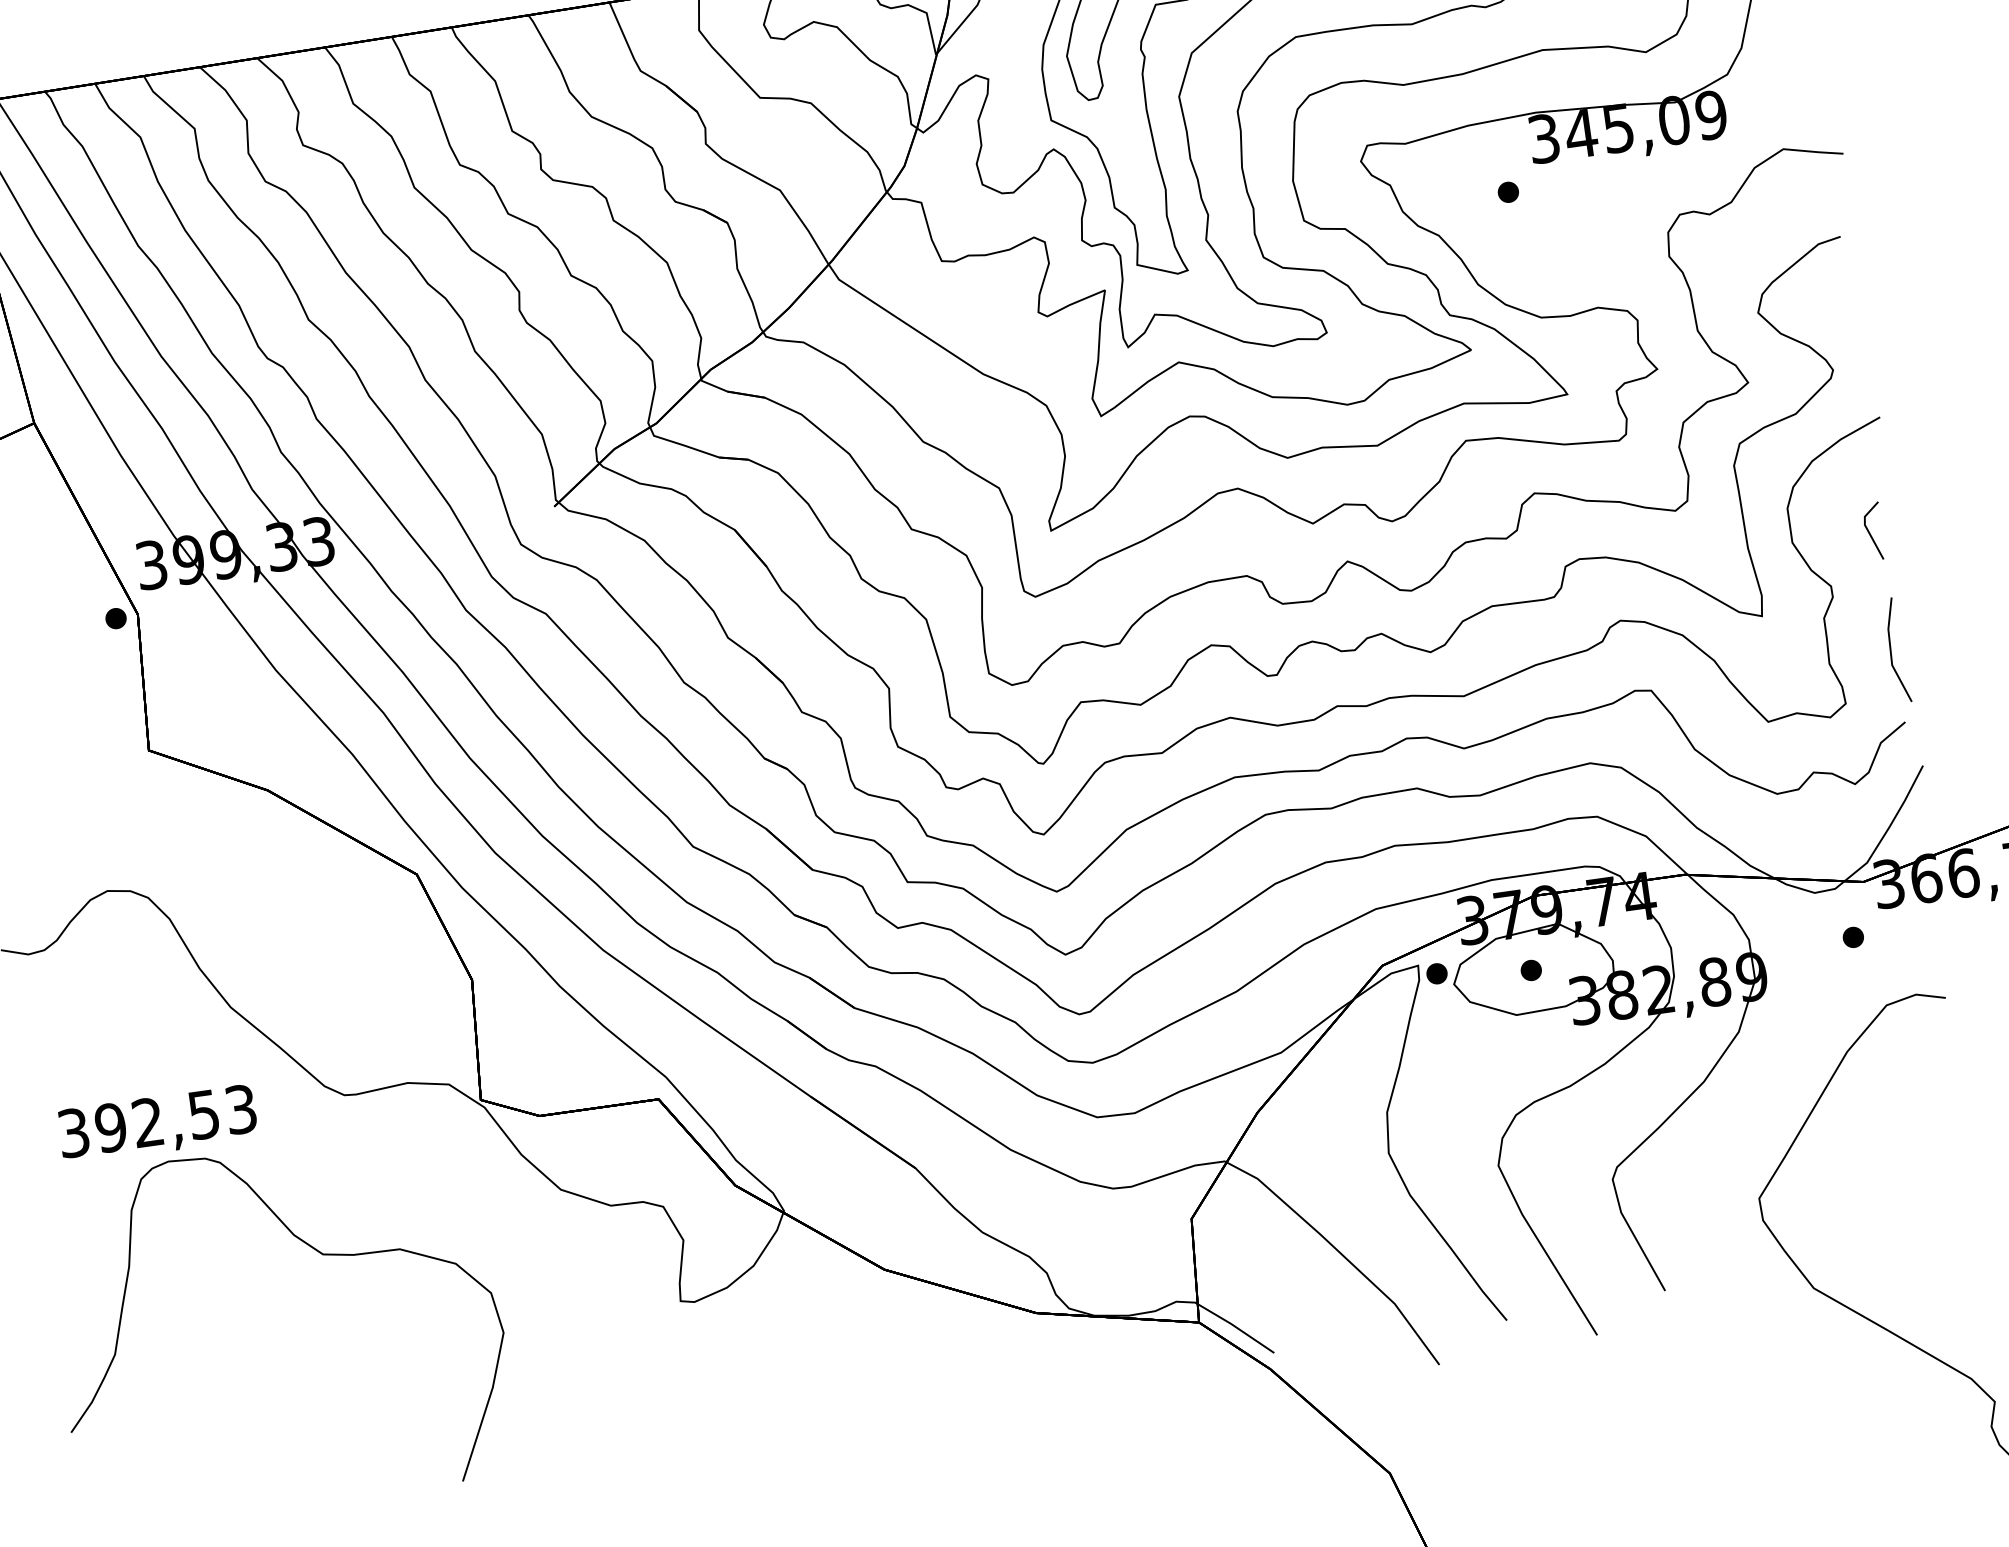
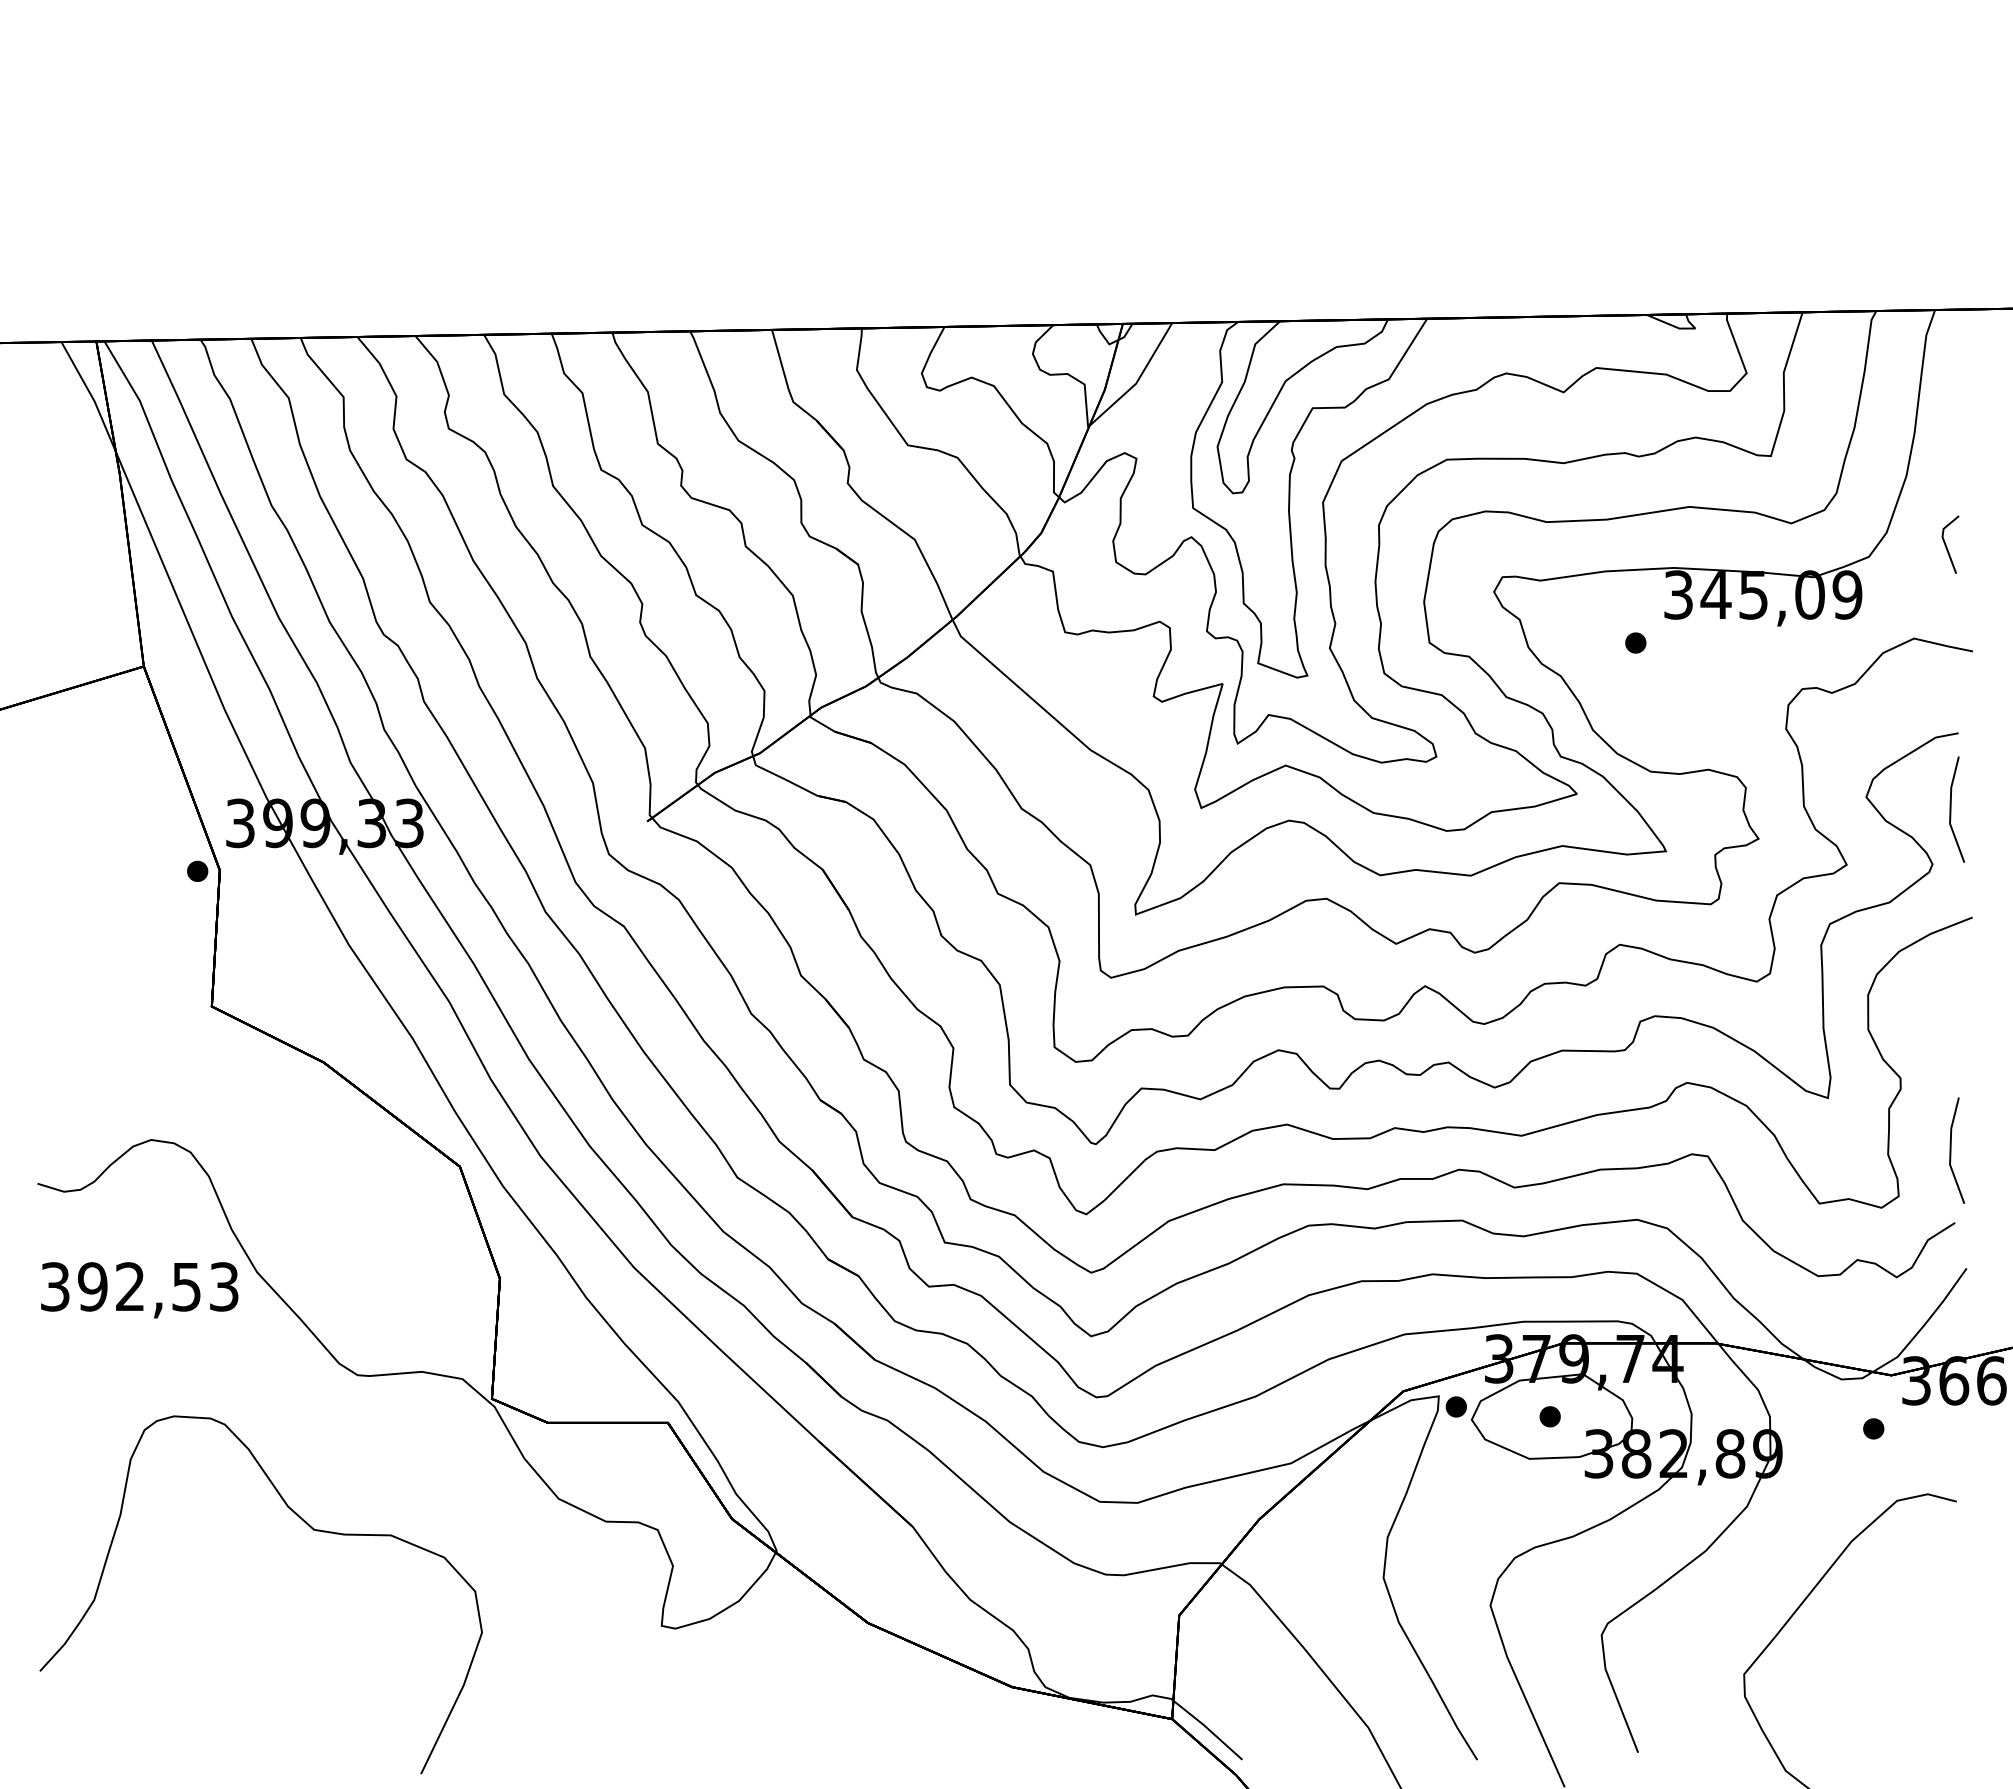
line: (1844, 313) -> (1951, 809), added
line: (1869, 531) -> (1946, 544), moved
text: (157, 1124) -> (139, 1290), moved

